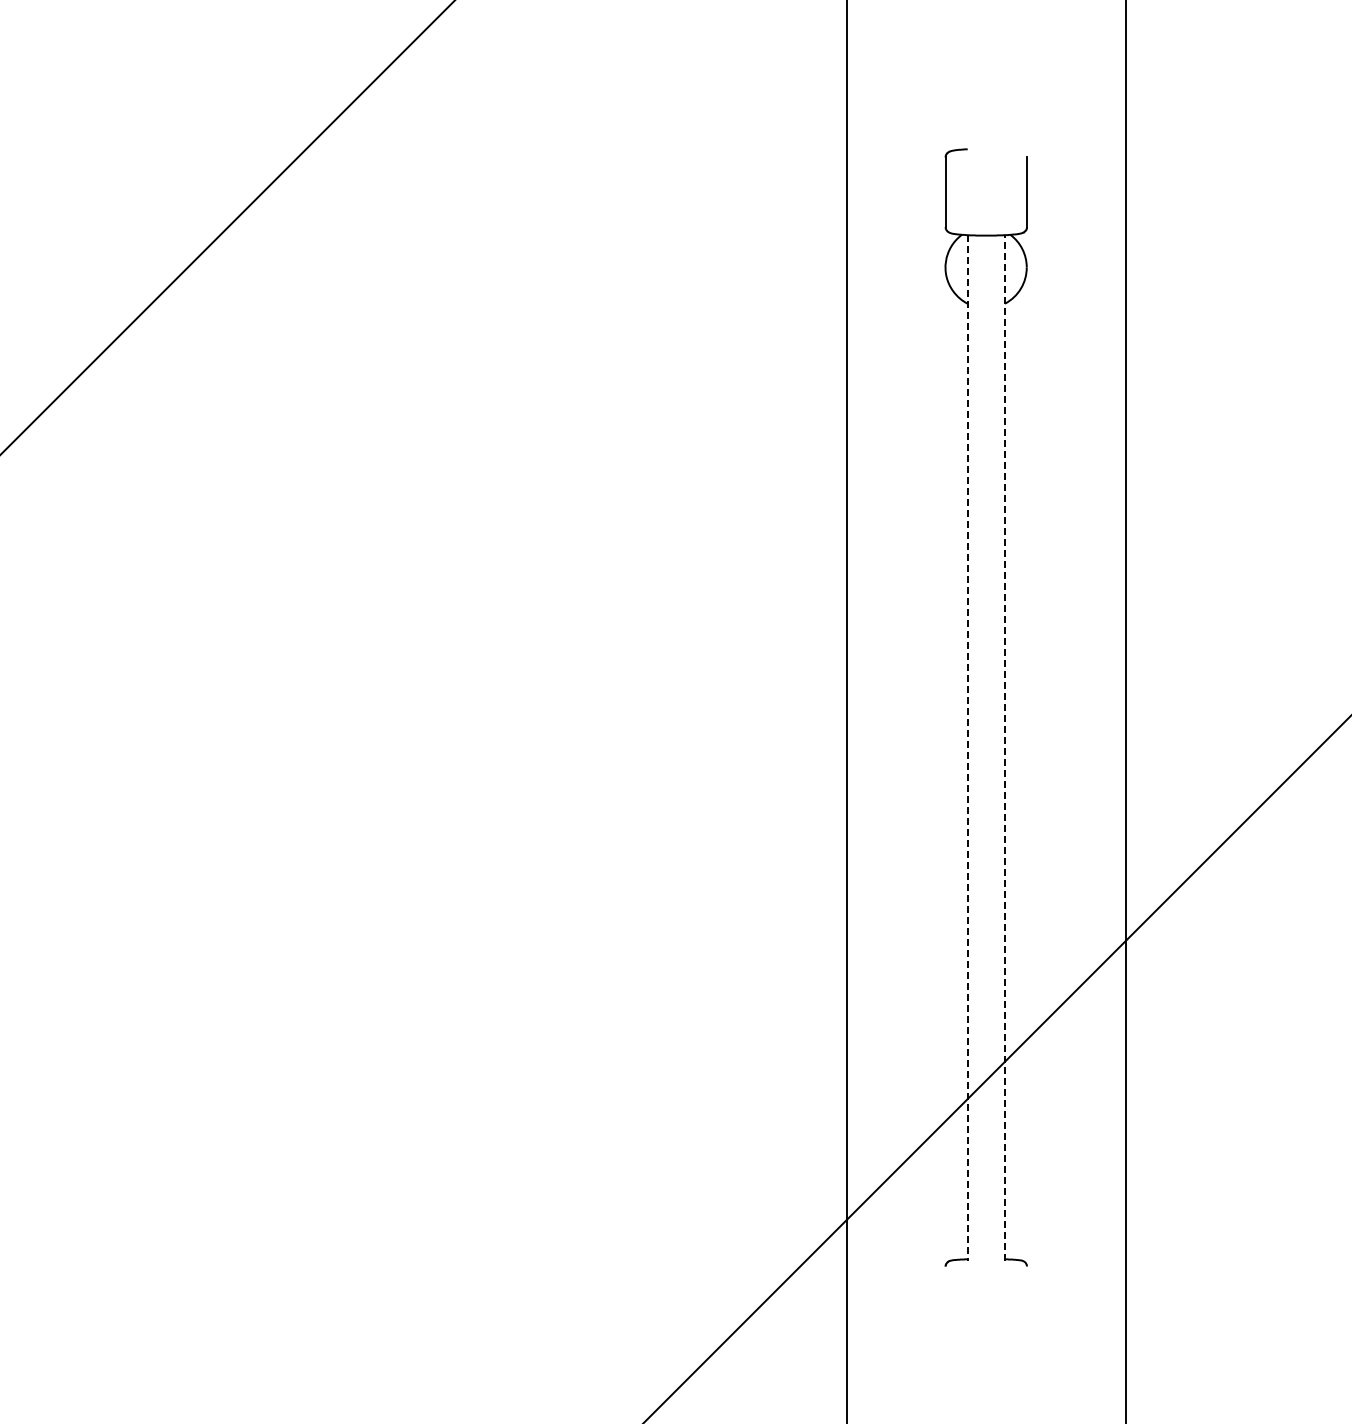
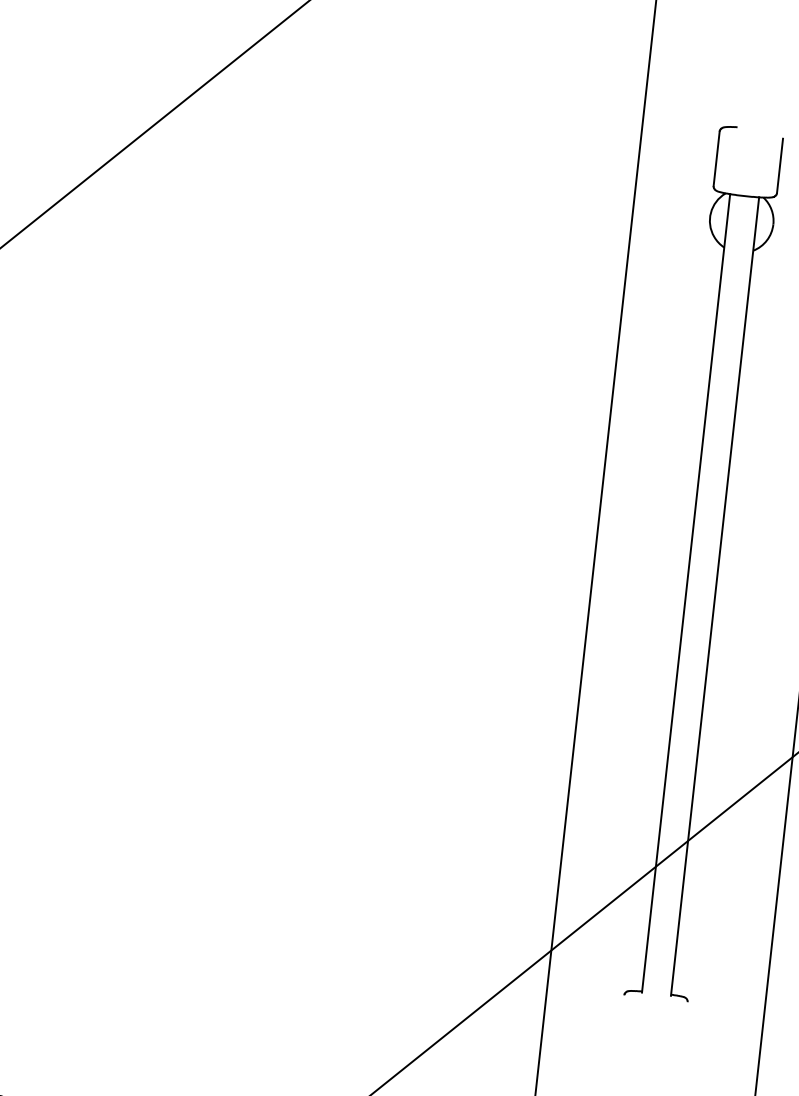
line: (967, 747) -> (685, 593), dashed -> solid
line: (1004, 747) -> (714, 596), dashed -> solid

